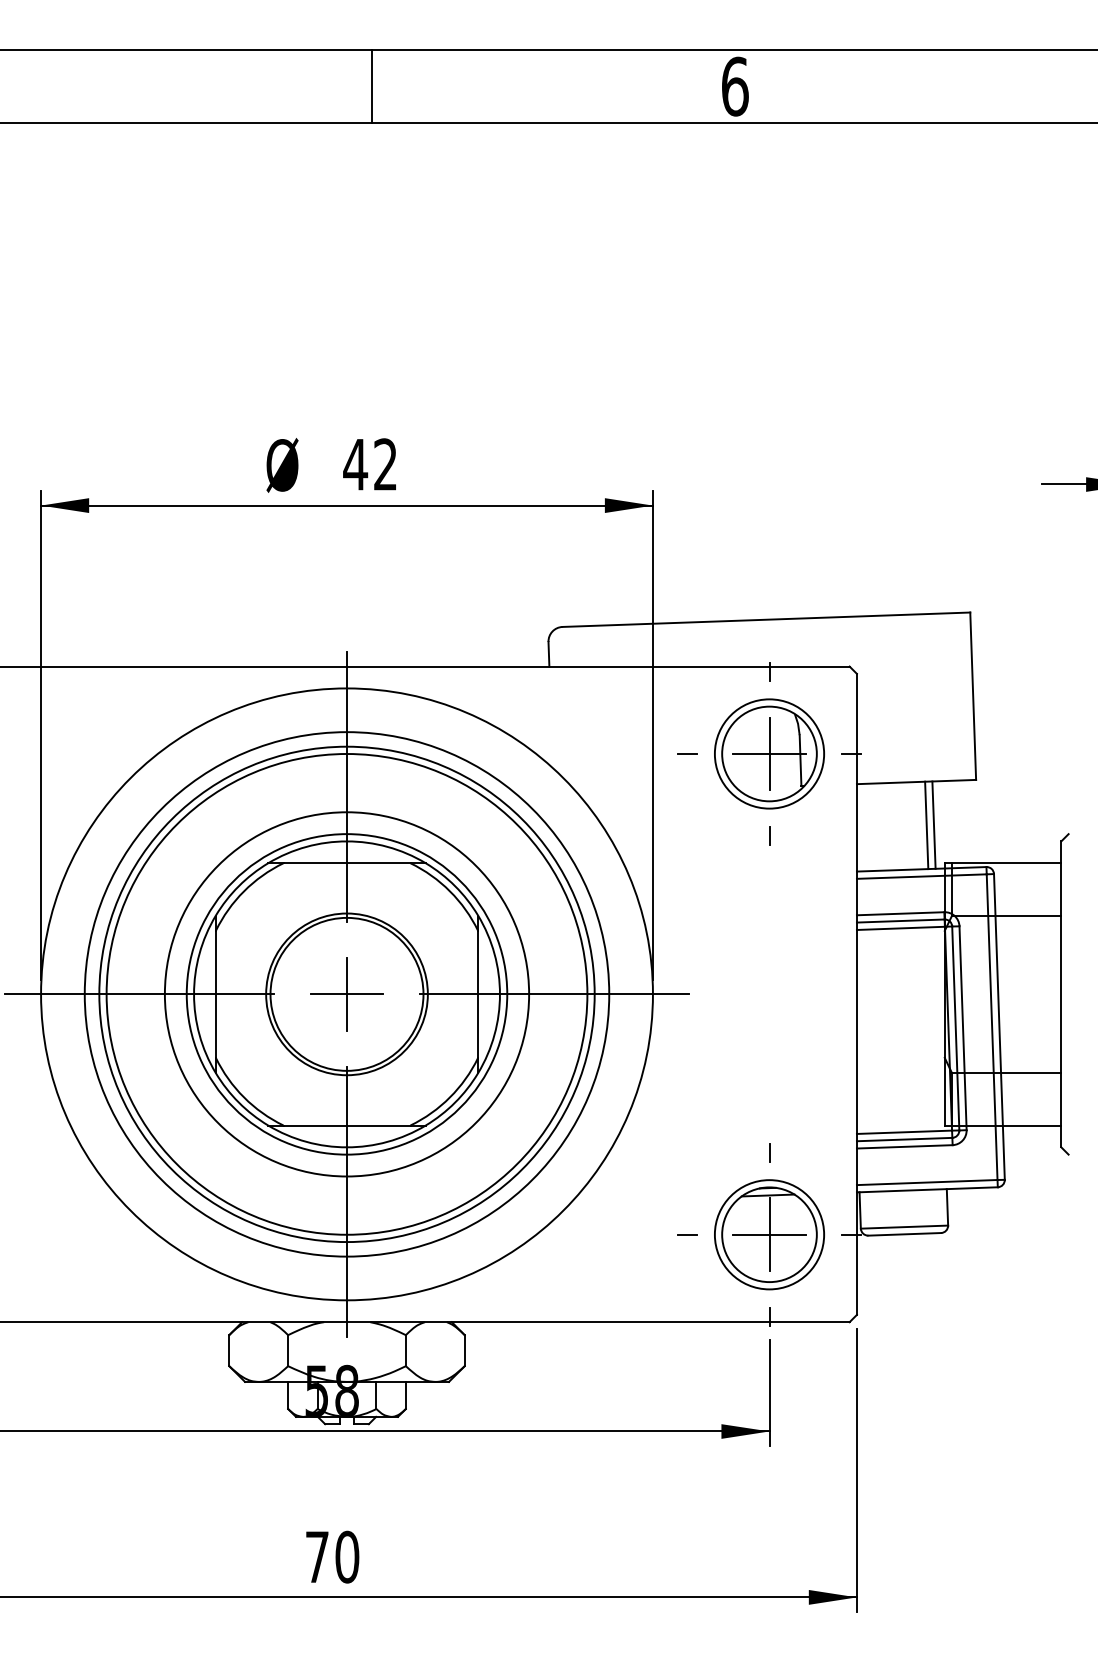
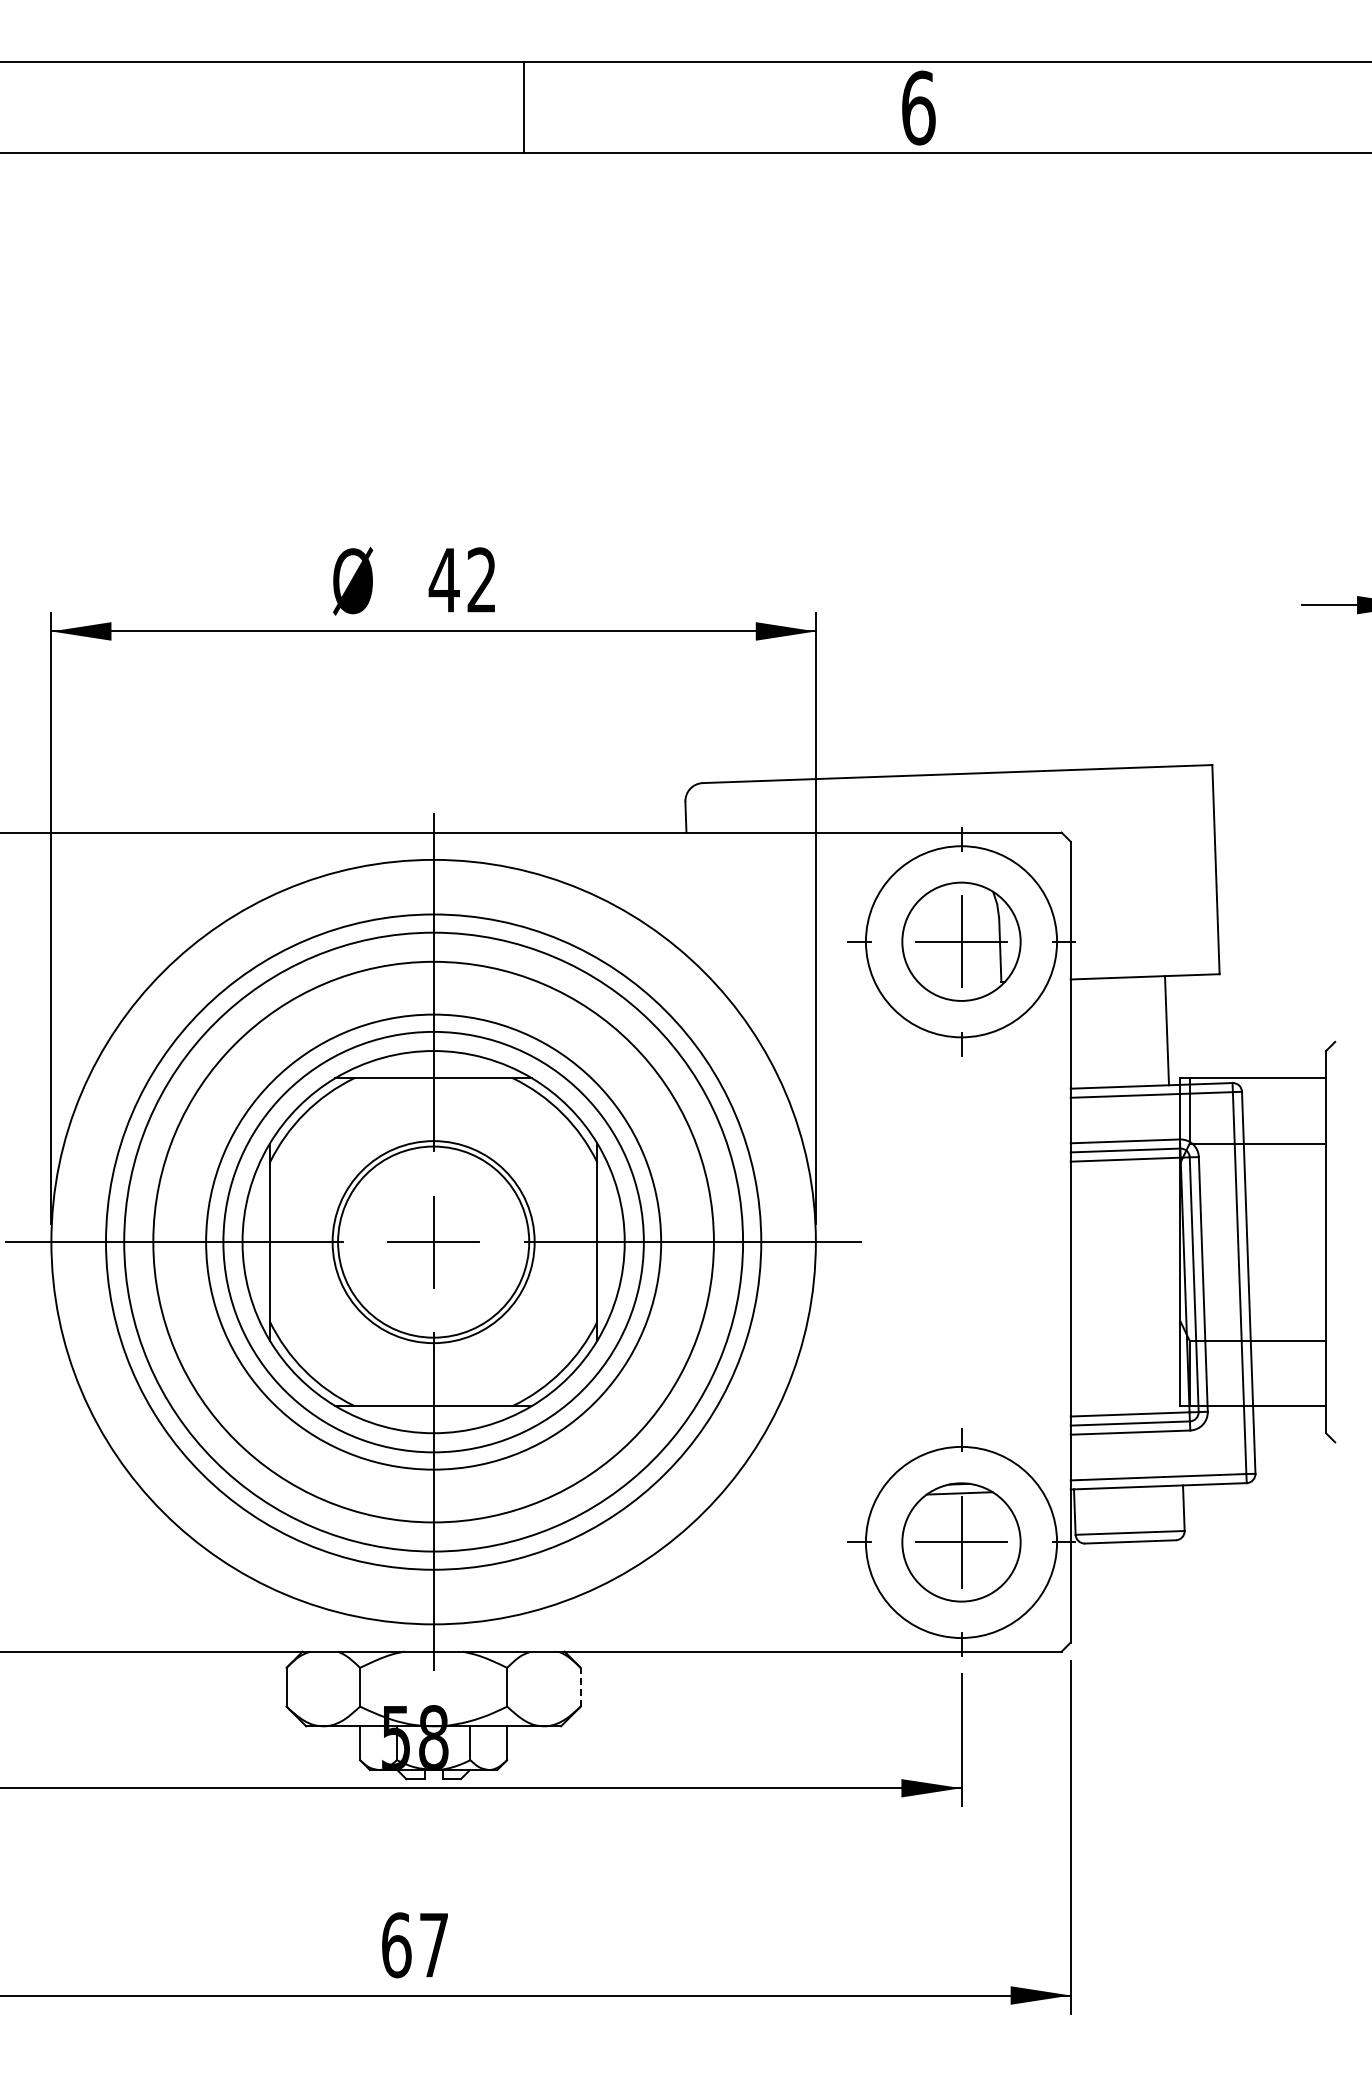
line: (371, 86) -> (524, 107), moved
circle: (769, 753) -> (961, 941), size x1.4
line: (926, 824) -> (1157, 1030), removed
circle: (346, 993) -> (433, 1241), size x0.7
circle: (346, 993) -> (433, 1241), size x1.4
circle: (769, 1234) -> (961, 1542), size x1.4
line: (464, 1350) -> (580, 1686), solid -> dashed
text: (332, 1557) -> (415, 1945), 70 -> 67

